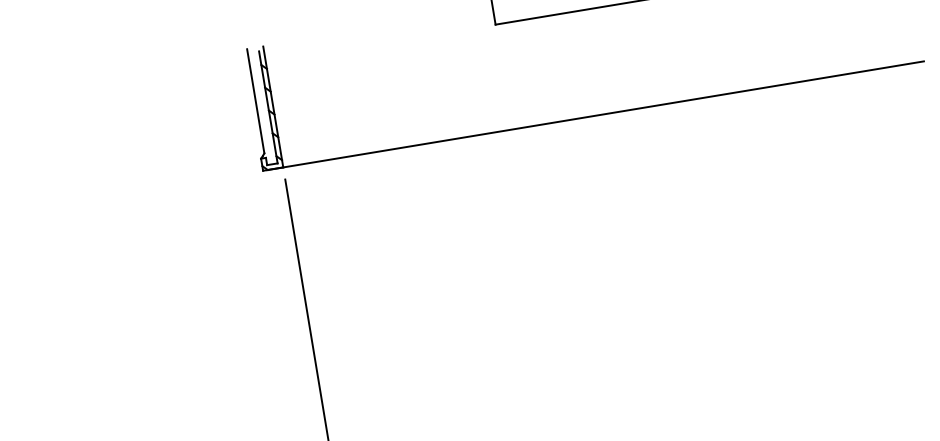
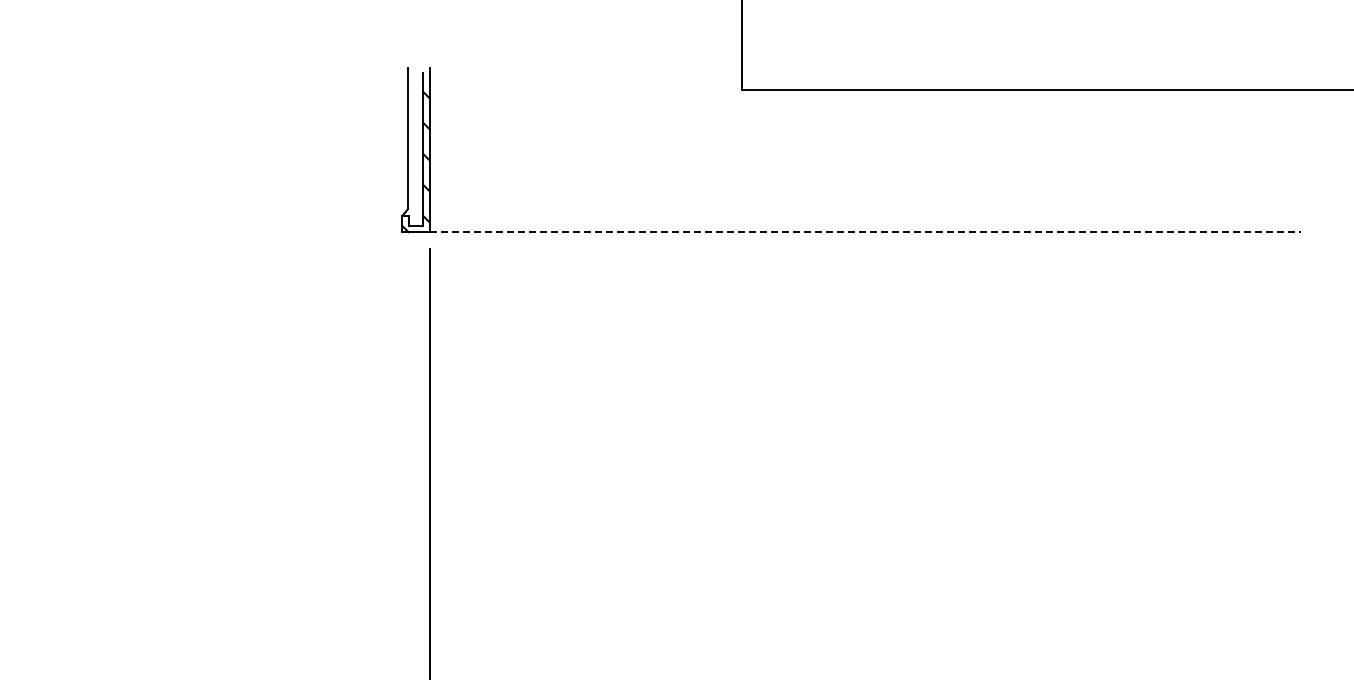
line: (595, 115) -> (854, 232), solid -> dashed

